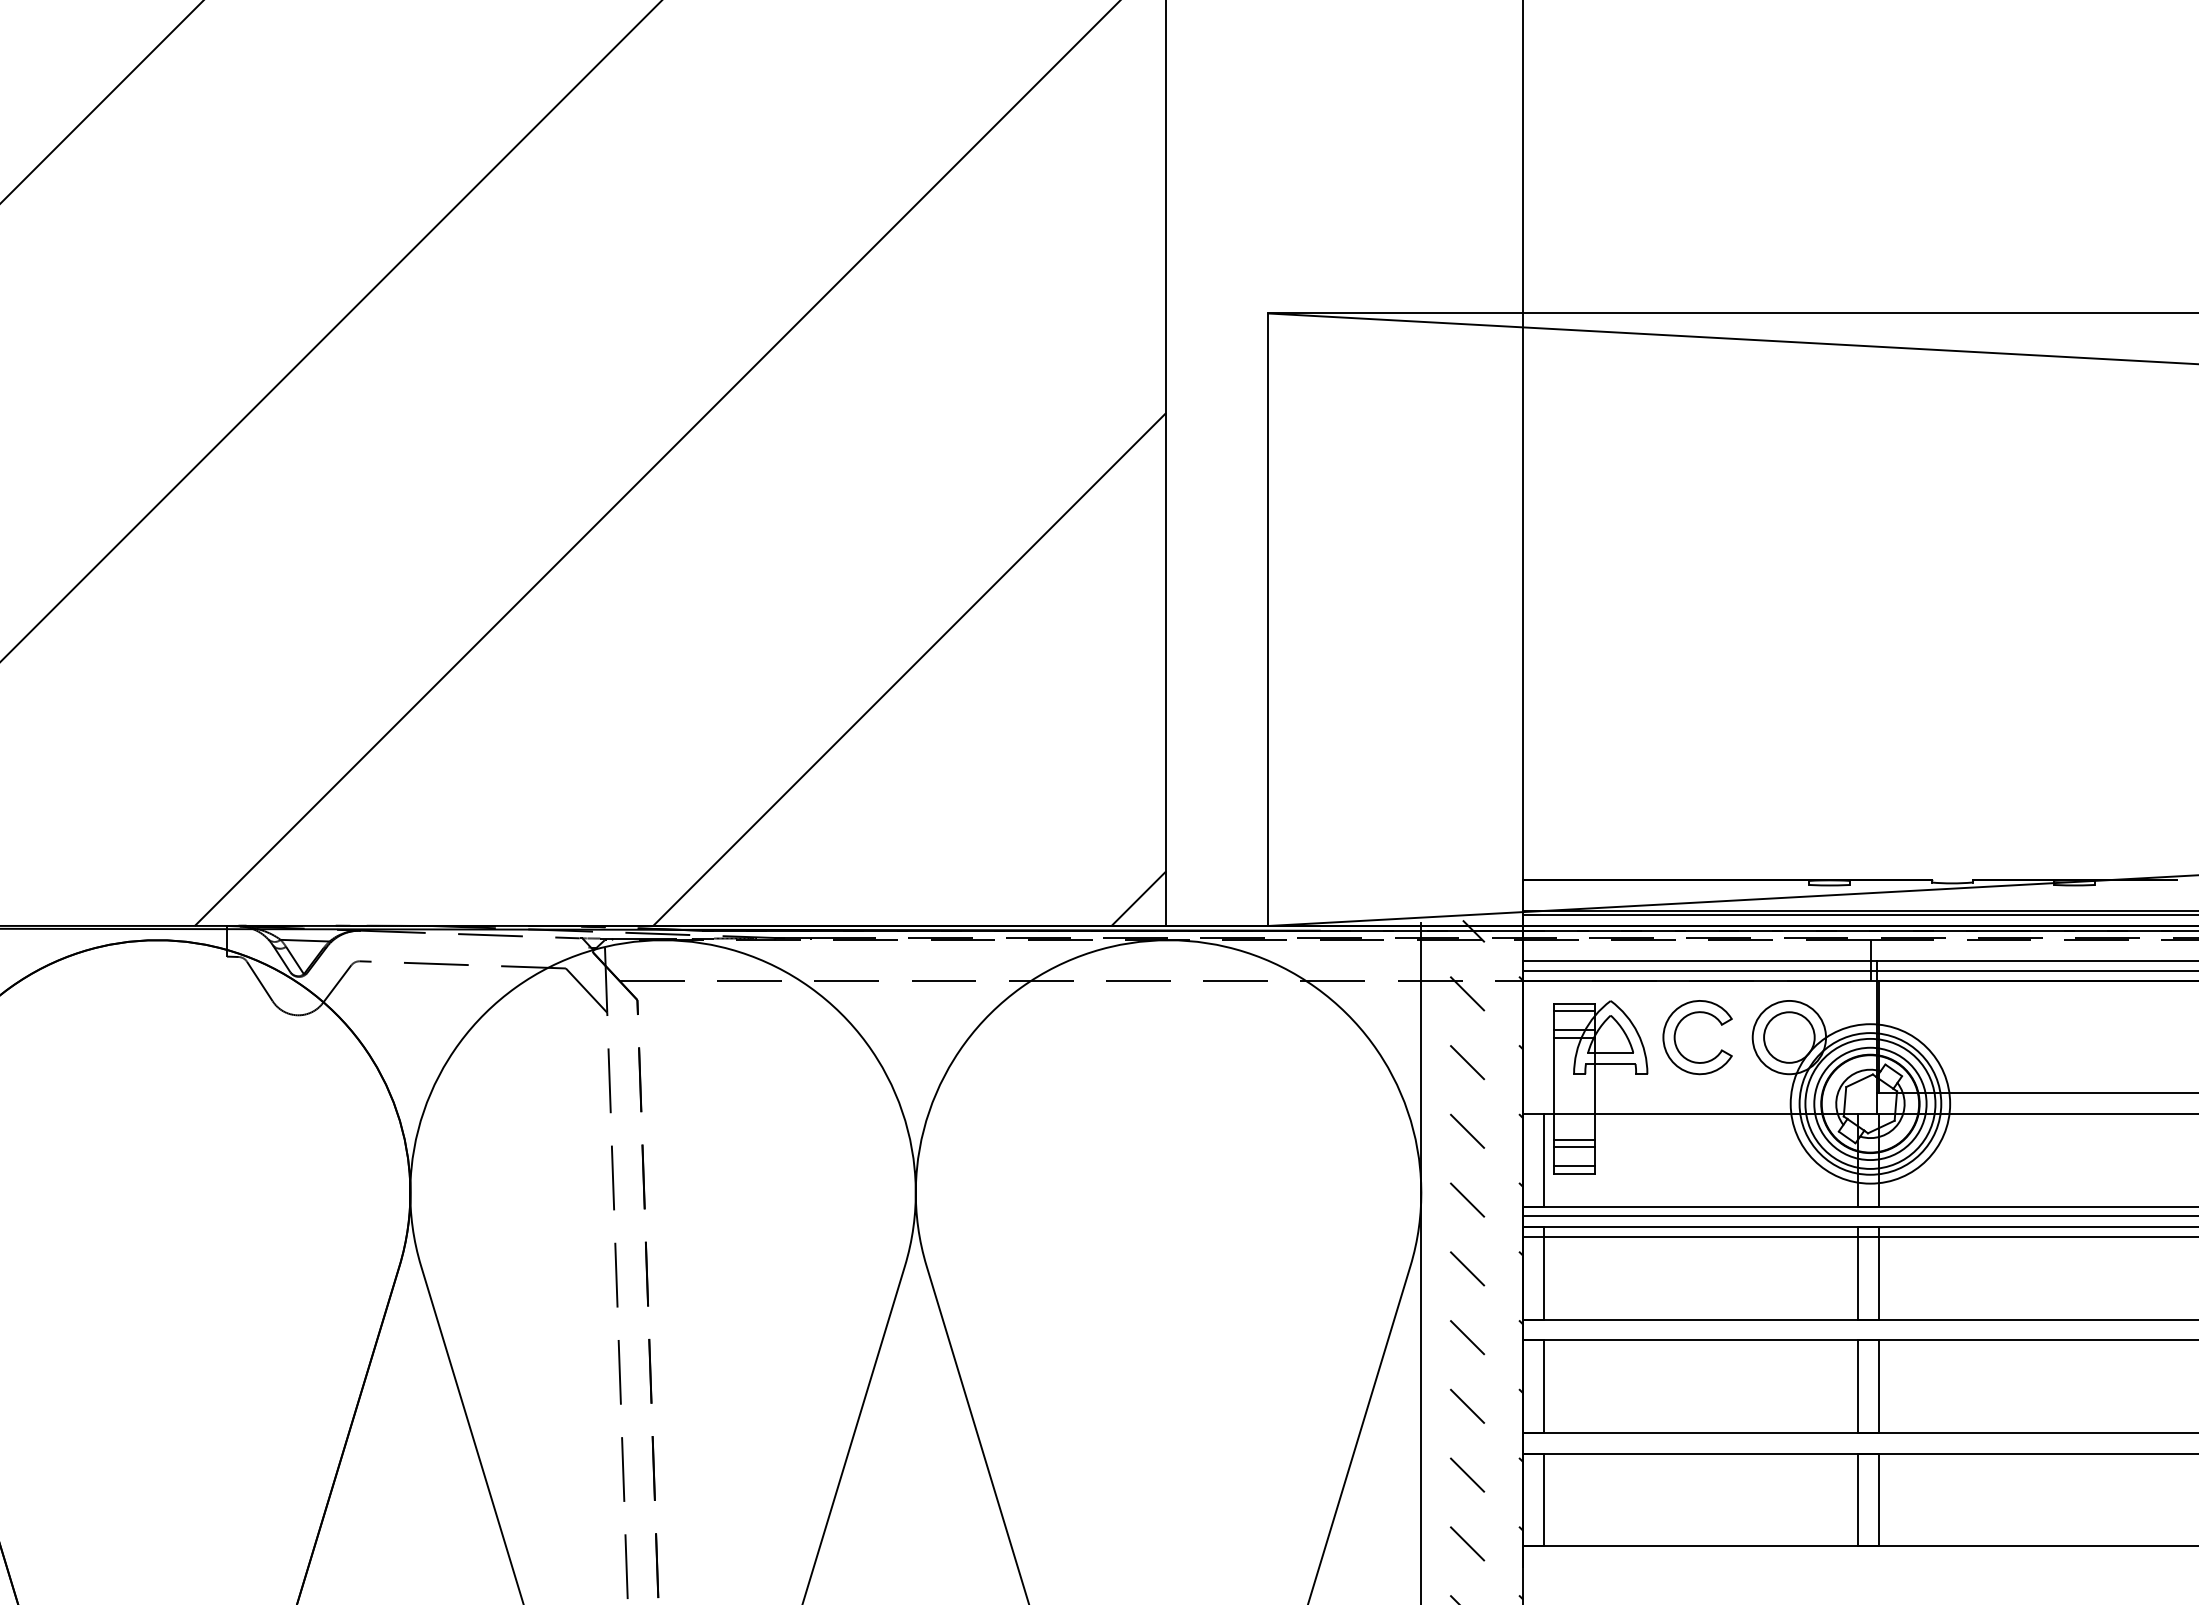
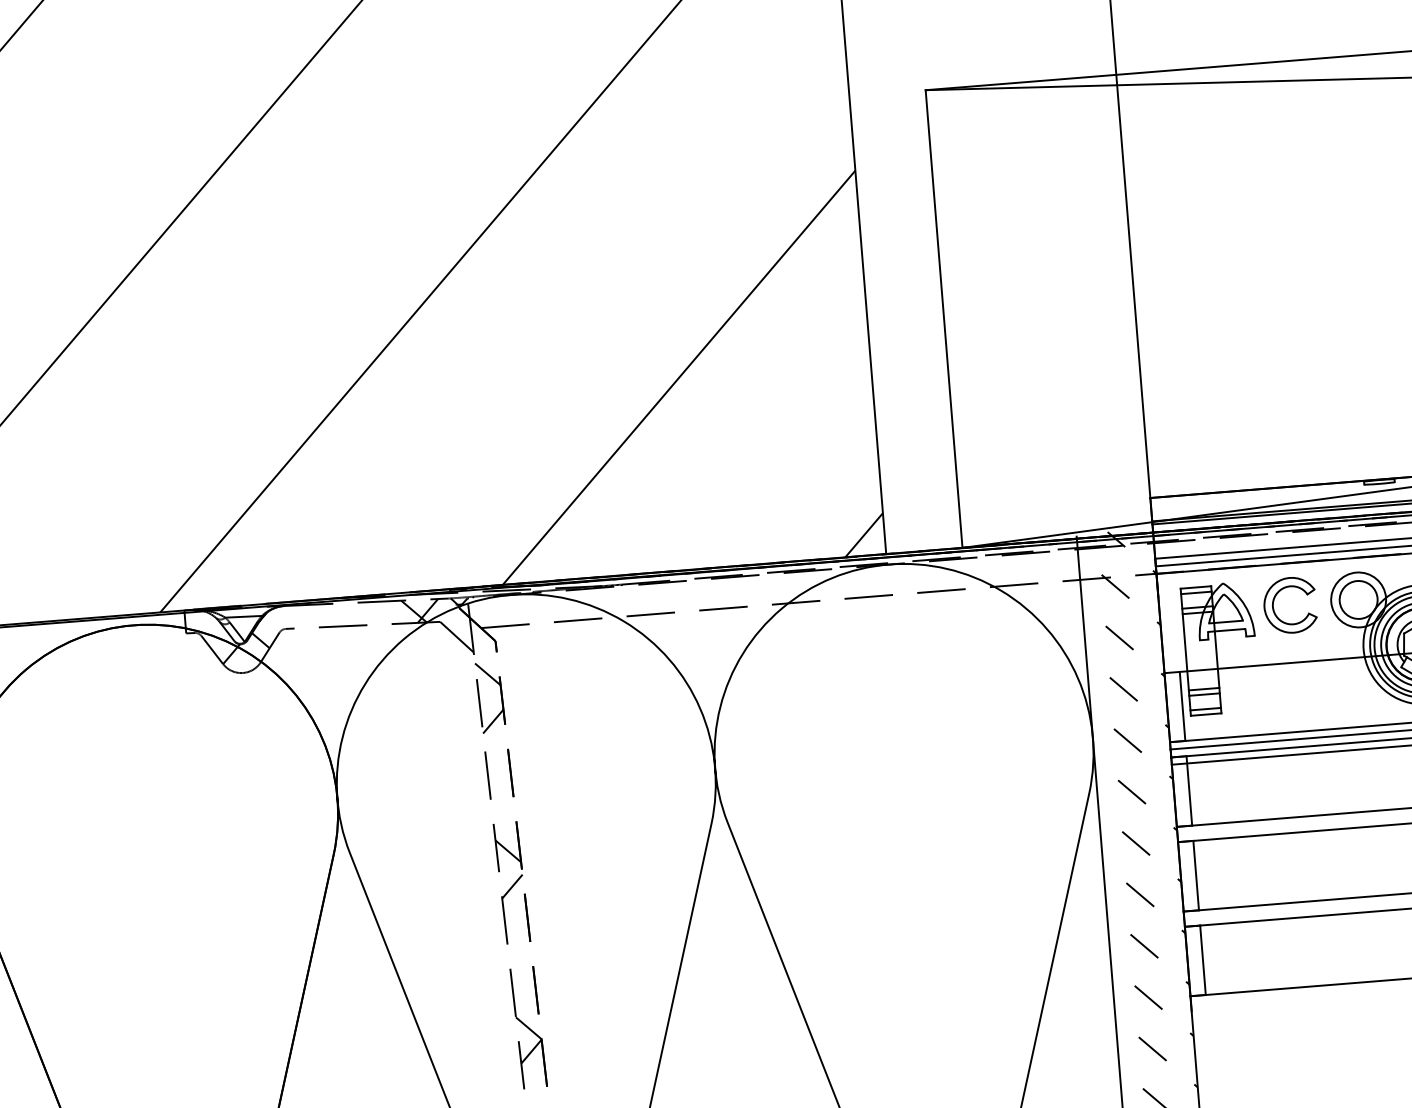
hatch: (464, 1250) -> (381, 838), added

